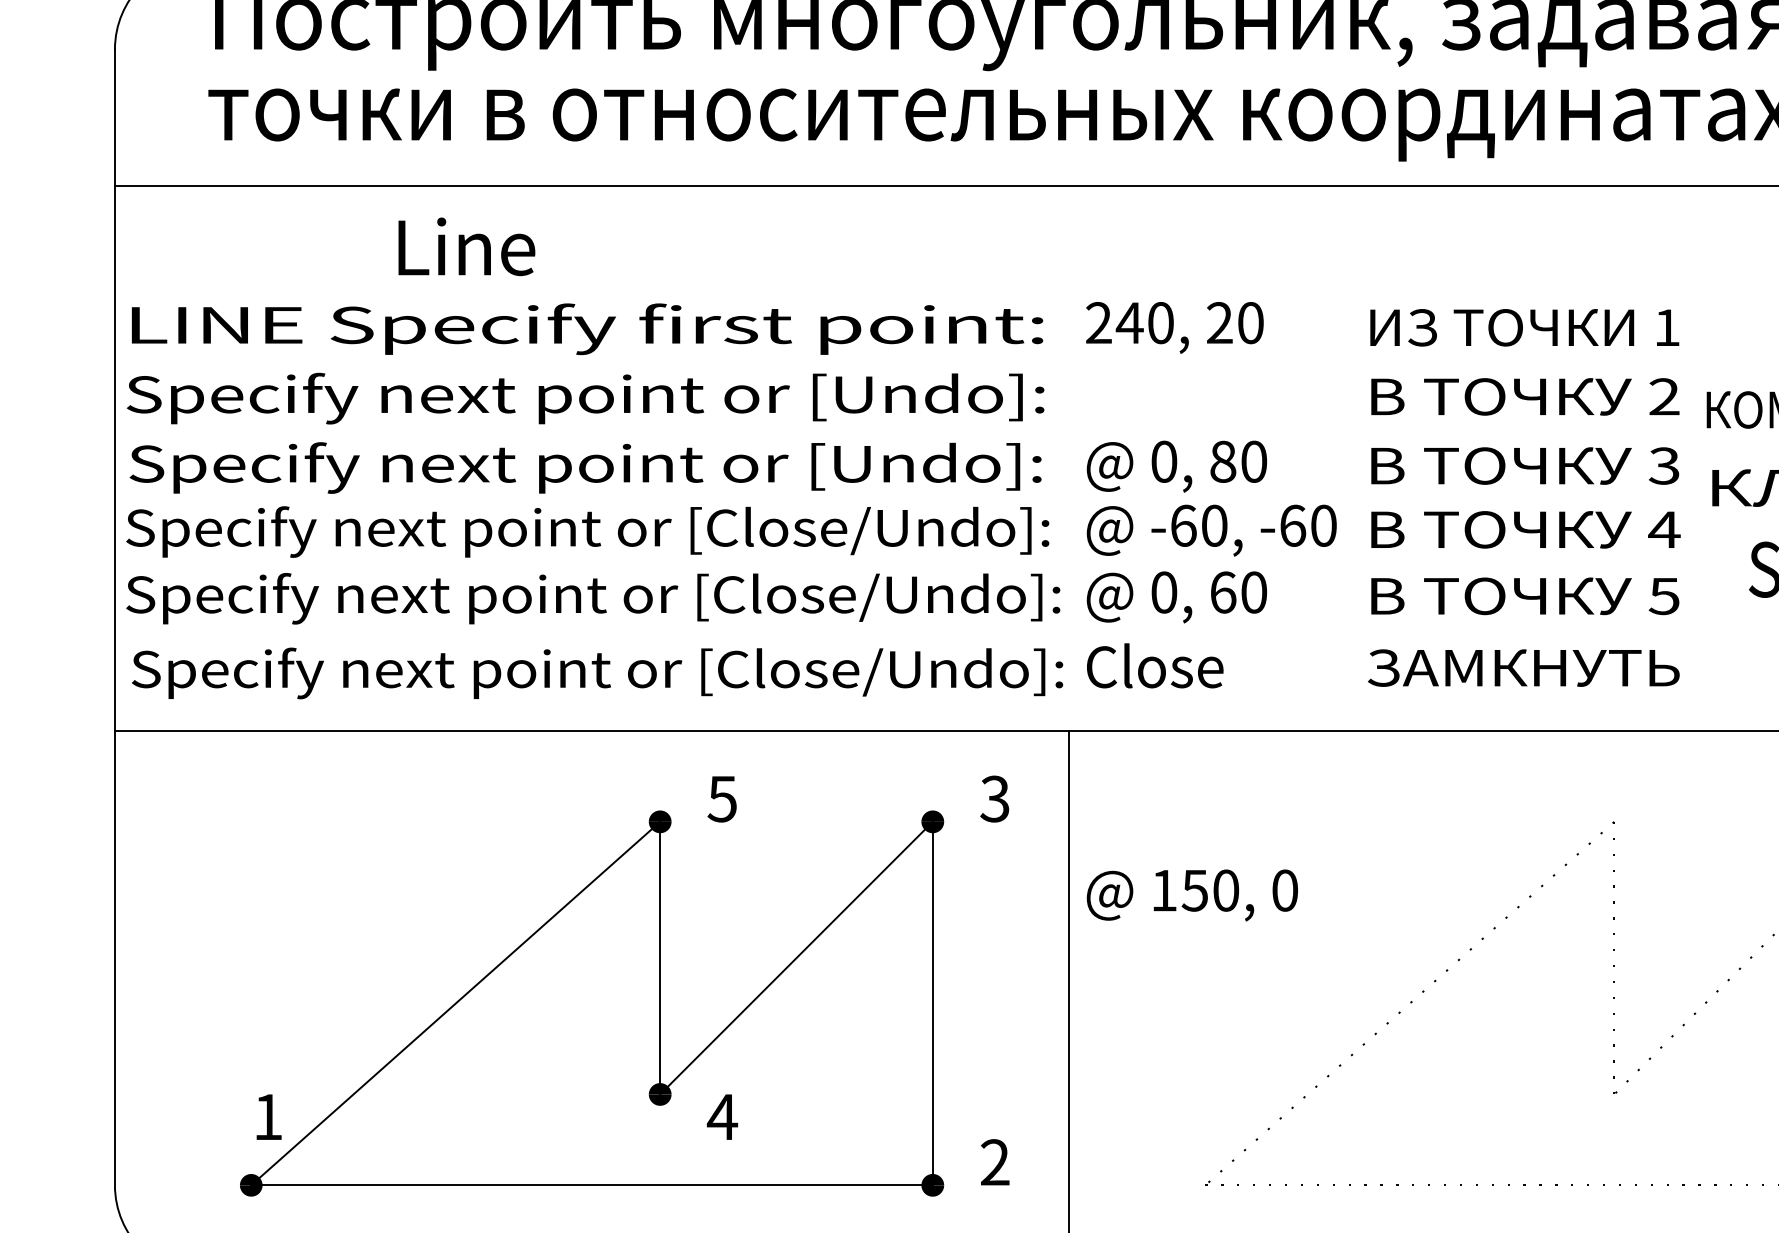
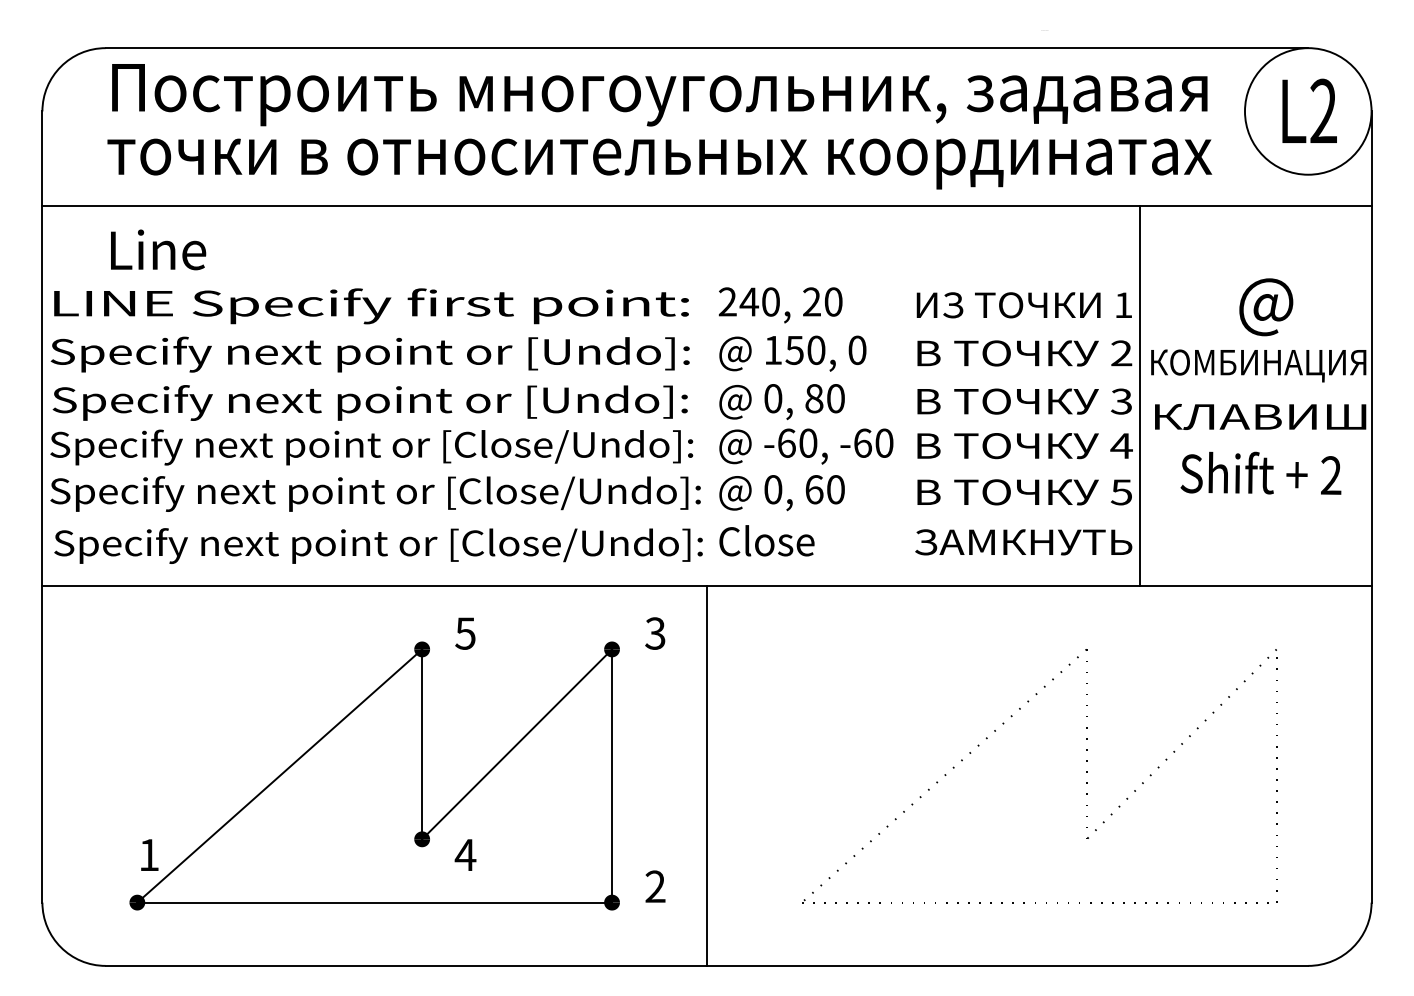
text: (466, 246) -> (158, 249), moved
line: (1691, 458) -> (1140, 396), added
text: (1191, 895) -> (792, 353), moved

